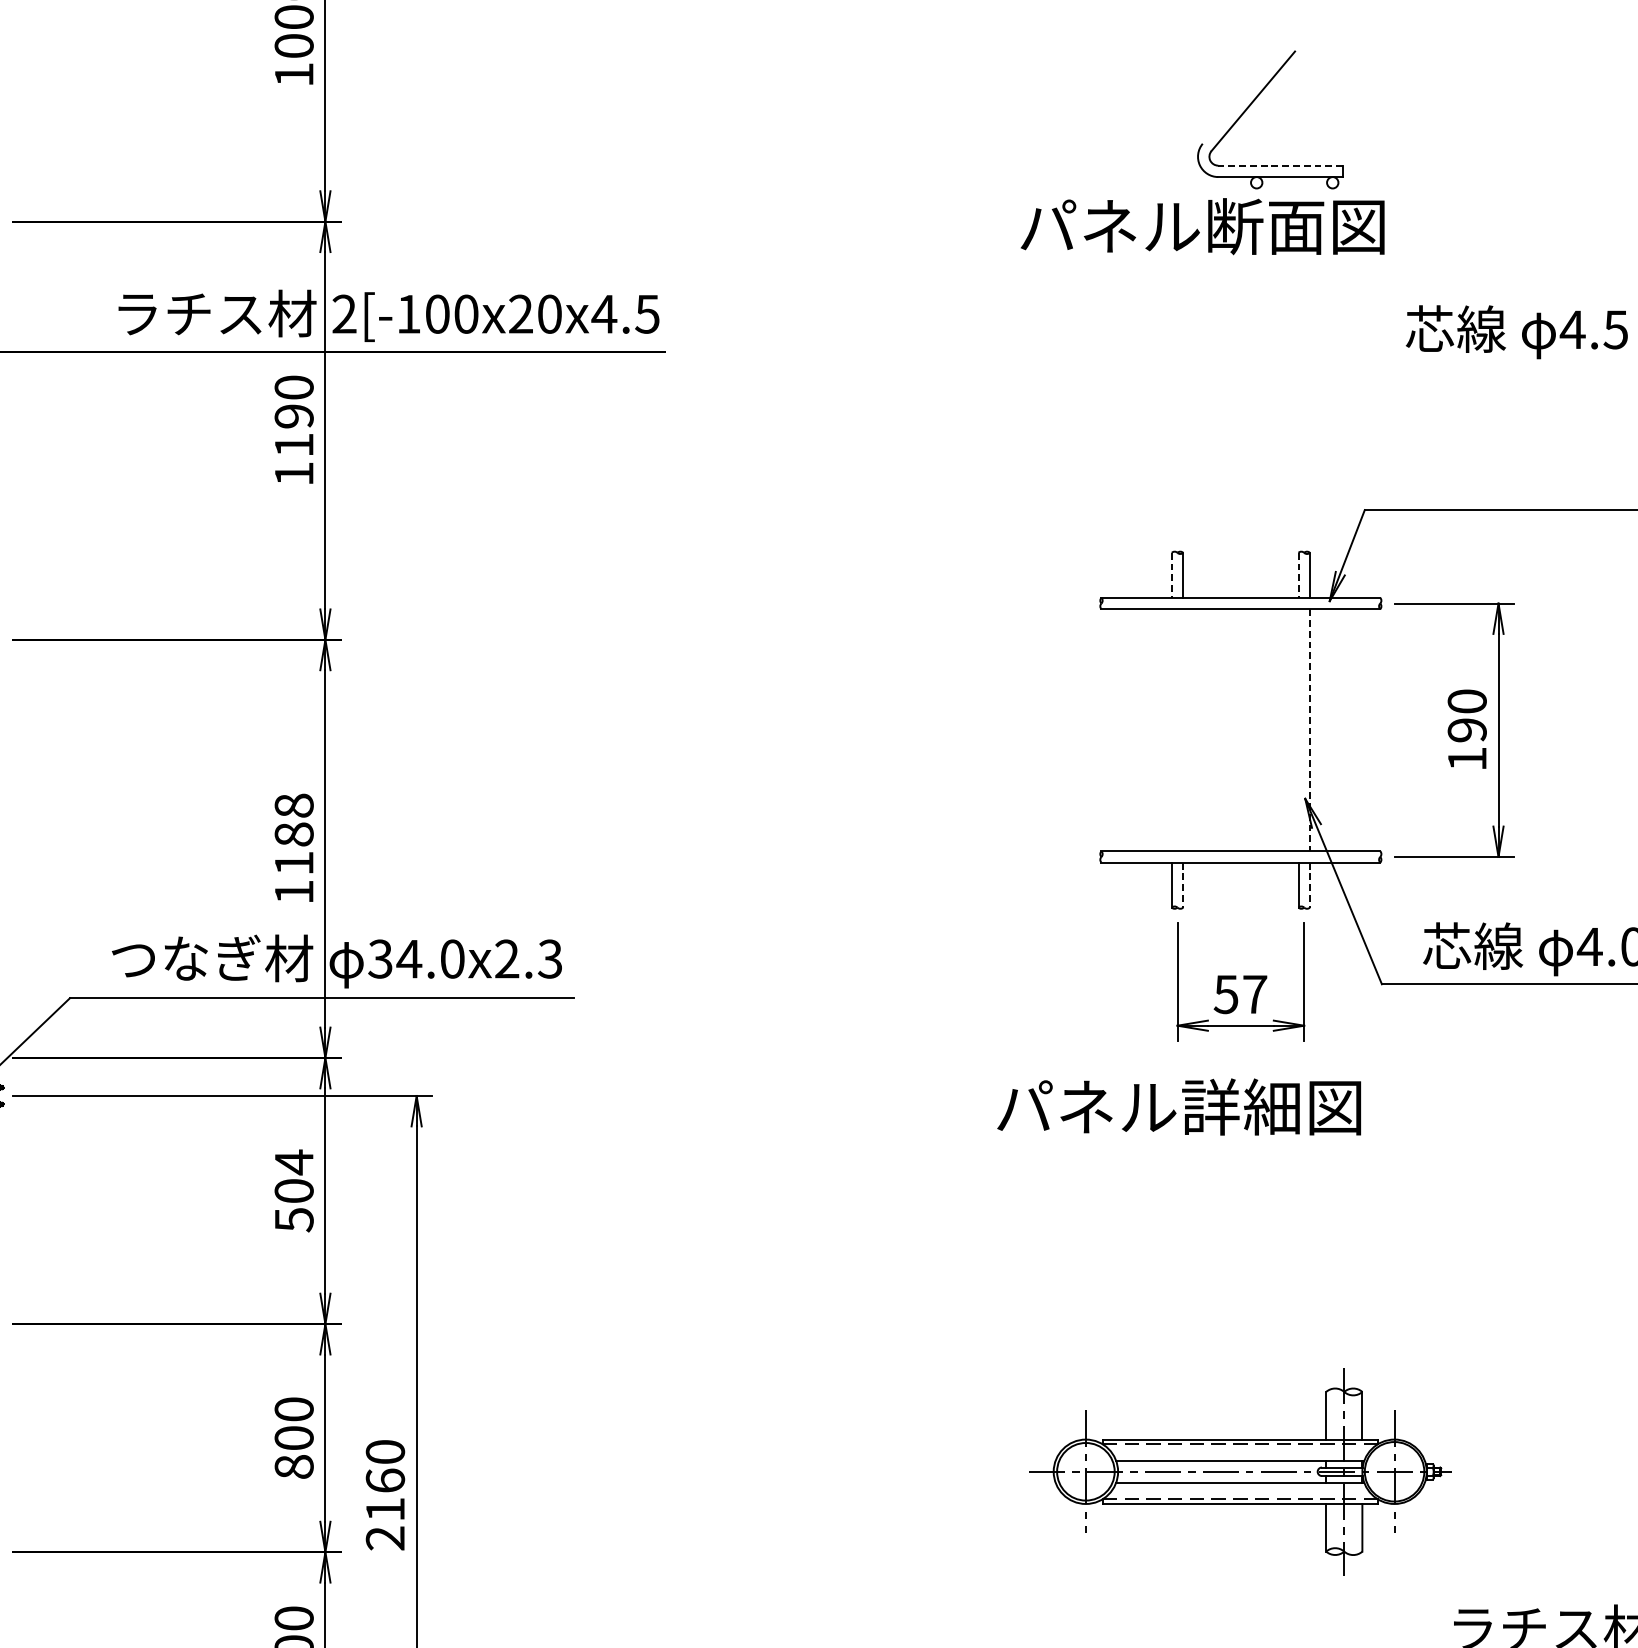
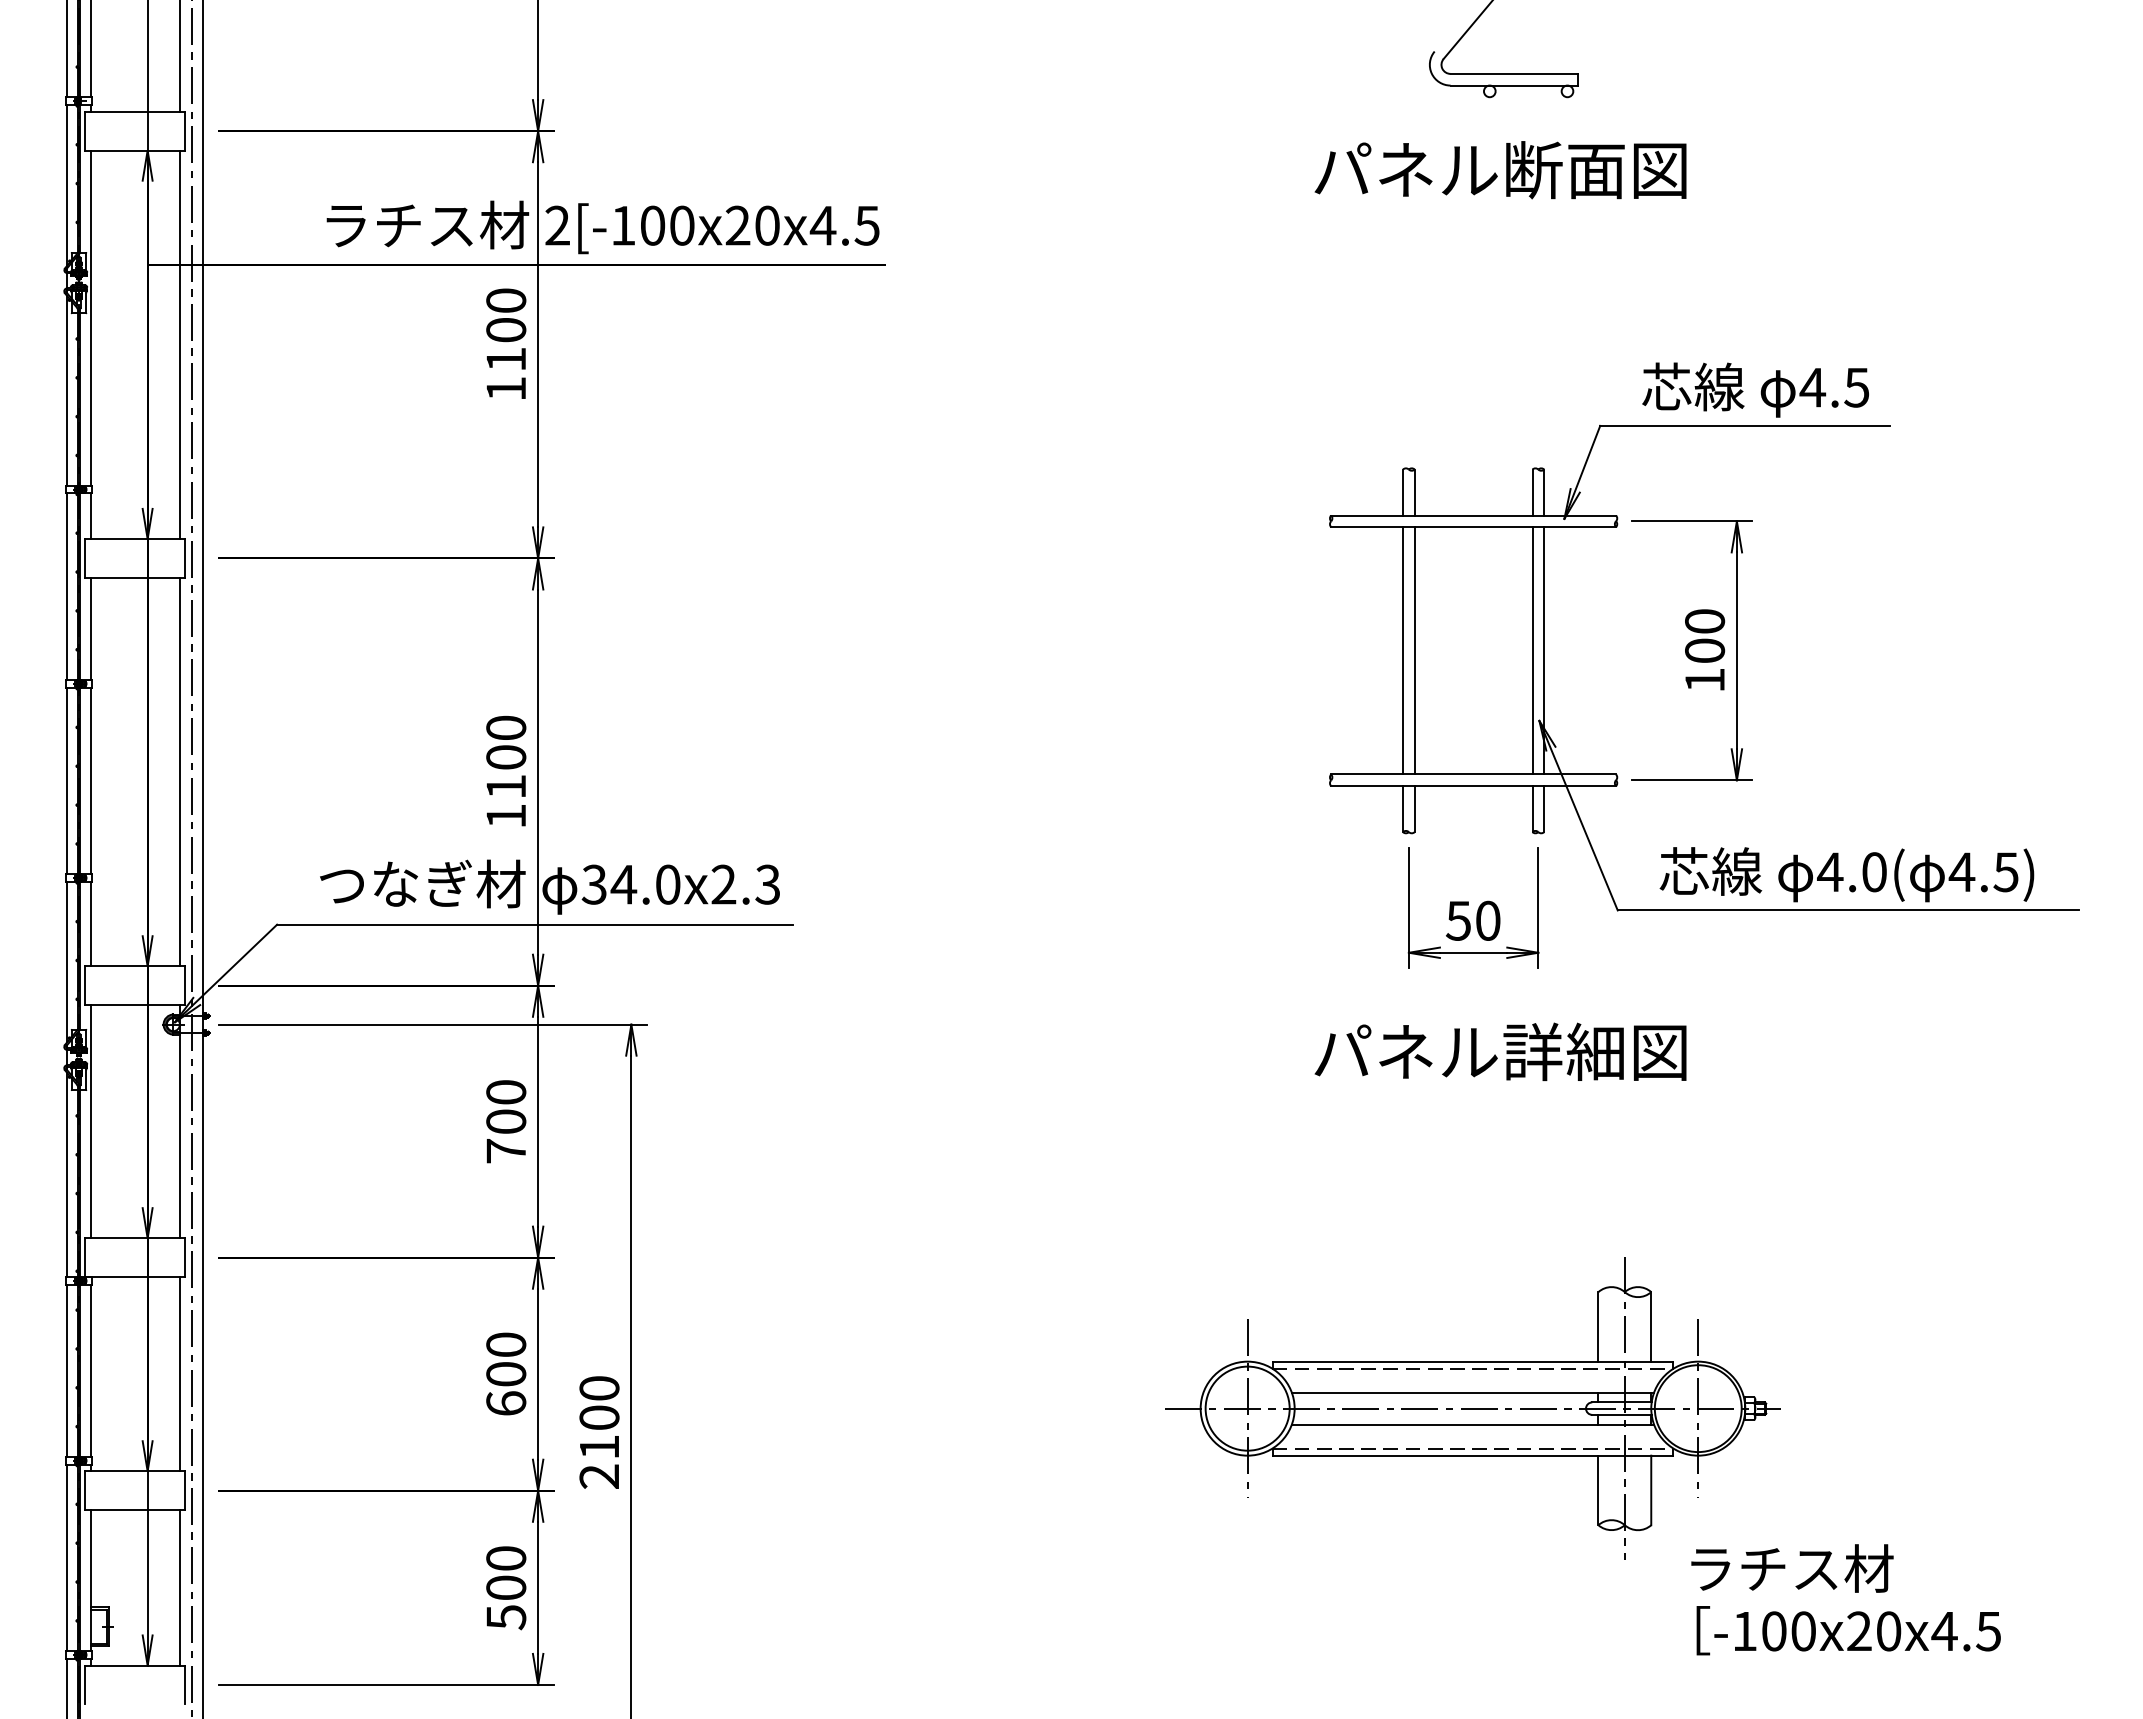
line: (1280, 165) -> (1514, 73), dashed -> solid
text: (1202, 226) -> (1500, 170), moved
text: (1516, 331) -> (1755, 389), moved
text: (294, 416) -> (506, 330), 1190 -> 1100
line: (1172, 575) -> (1403, 492), dashed -> solid
line: (1298, 575) -> (1532, 492), dashed -> solid
line: (1172, 729) -> (1403, 650), added
line: (1183, 729) -> (1414, 650), added
line: (1298, 729) -> (1532, 650), added
line: (1310, 729) -> (1544, 650), dashed -> solid
text: (1467, 729) -> (1705, 650), 190 -> 100
text: (294, 819) -> (506, 742), 1188 -> 1100
line: (1183, 885) -> (1414, 809), dashed -> solid
line: (1310, 885) -> (1544, 809), dashed -> solid
text: (1255, 994) -> (1488, 920), 57 -> 50
text: (1179, 1106) -> (1500, 1051), moved
text: (294, 1190) -> (506, 1121), 504 -> 700
text: (294, 1466) -> (506, 1403), 800 -> 600
part: (1239, 1471) -> (1472, 1408), size x1.43
text: (385, 1480) -> (599, 1417), 2160 -> 2100

